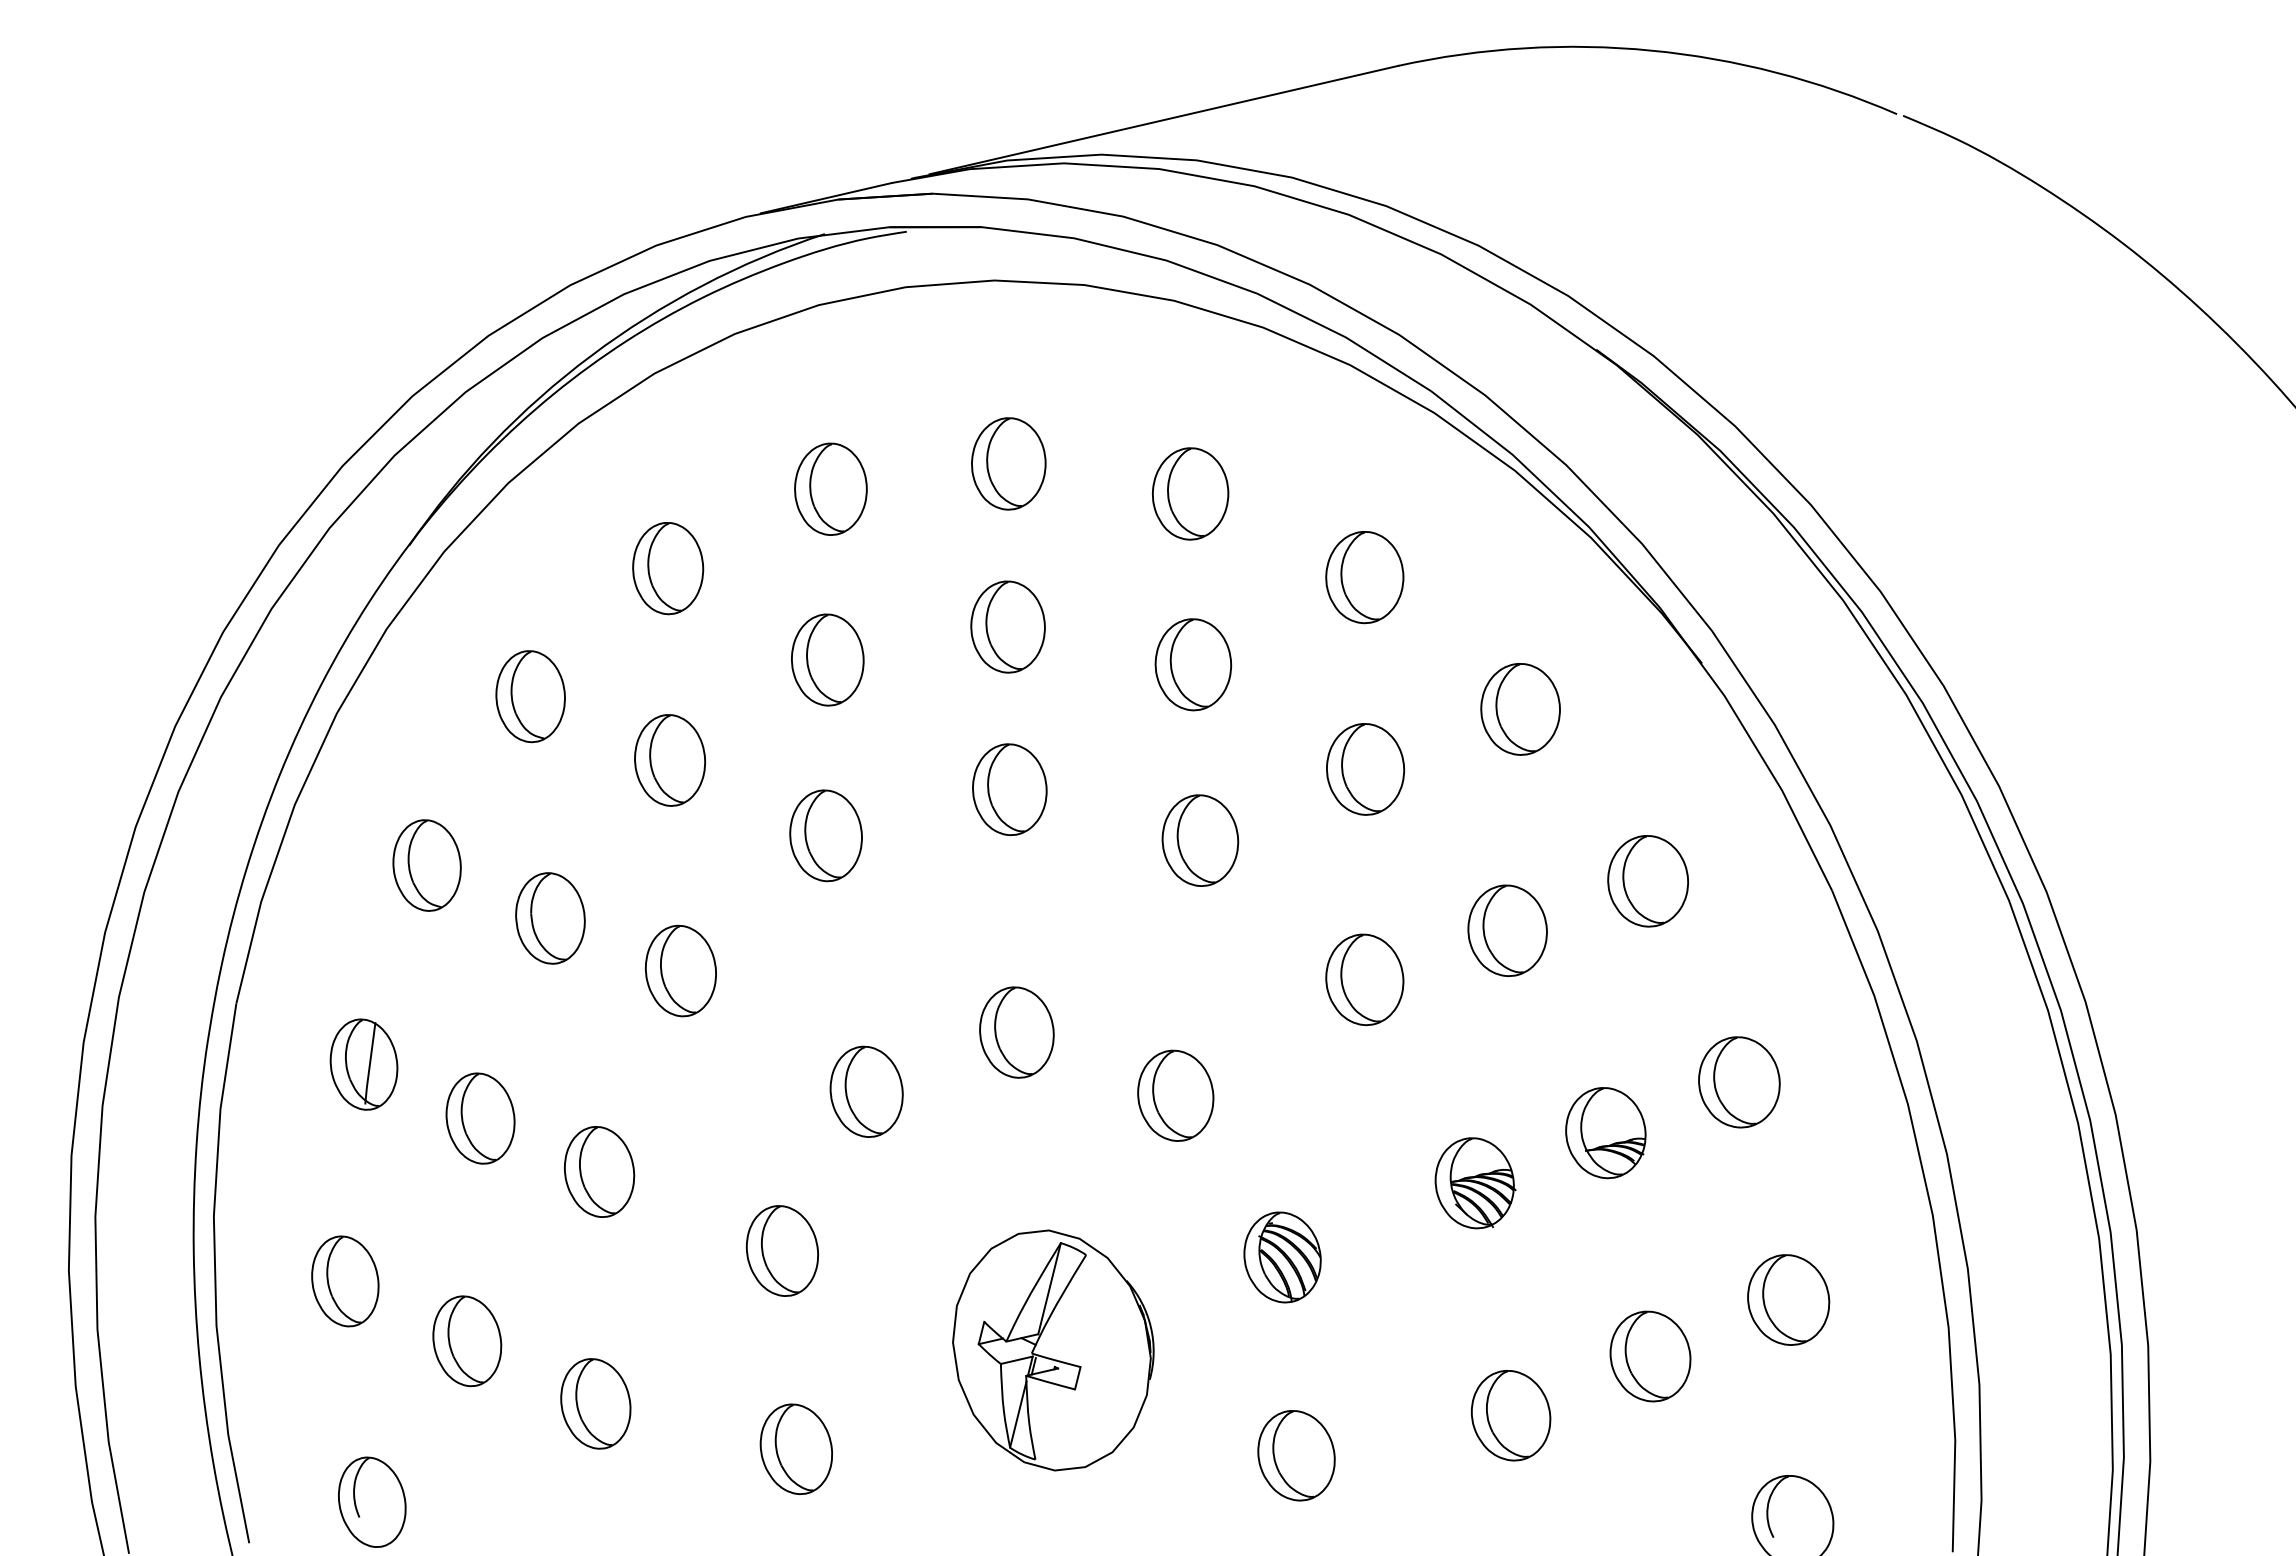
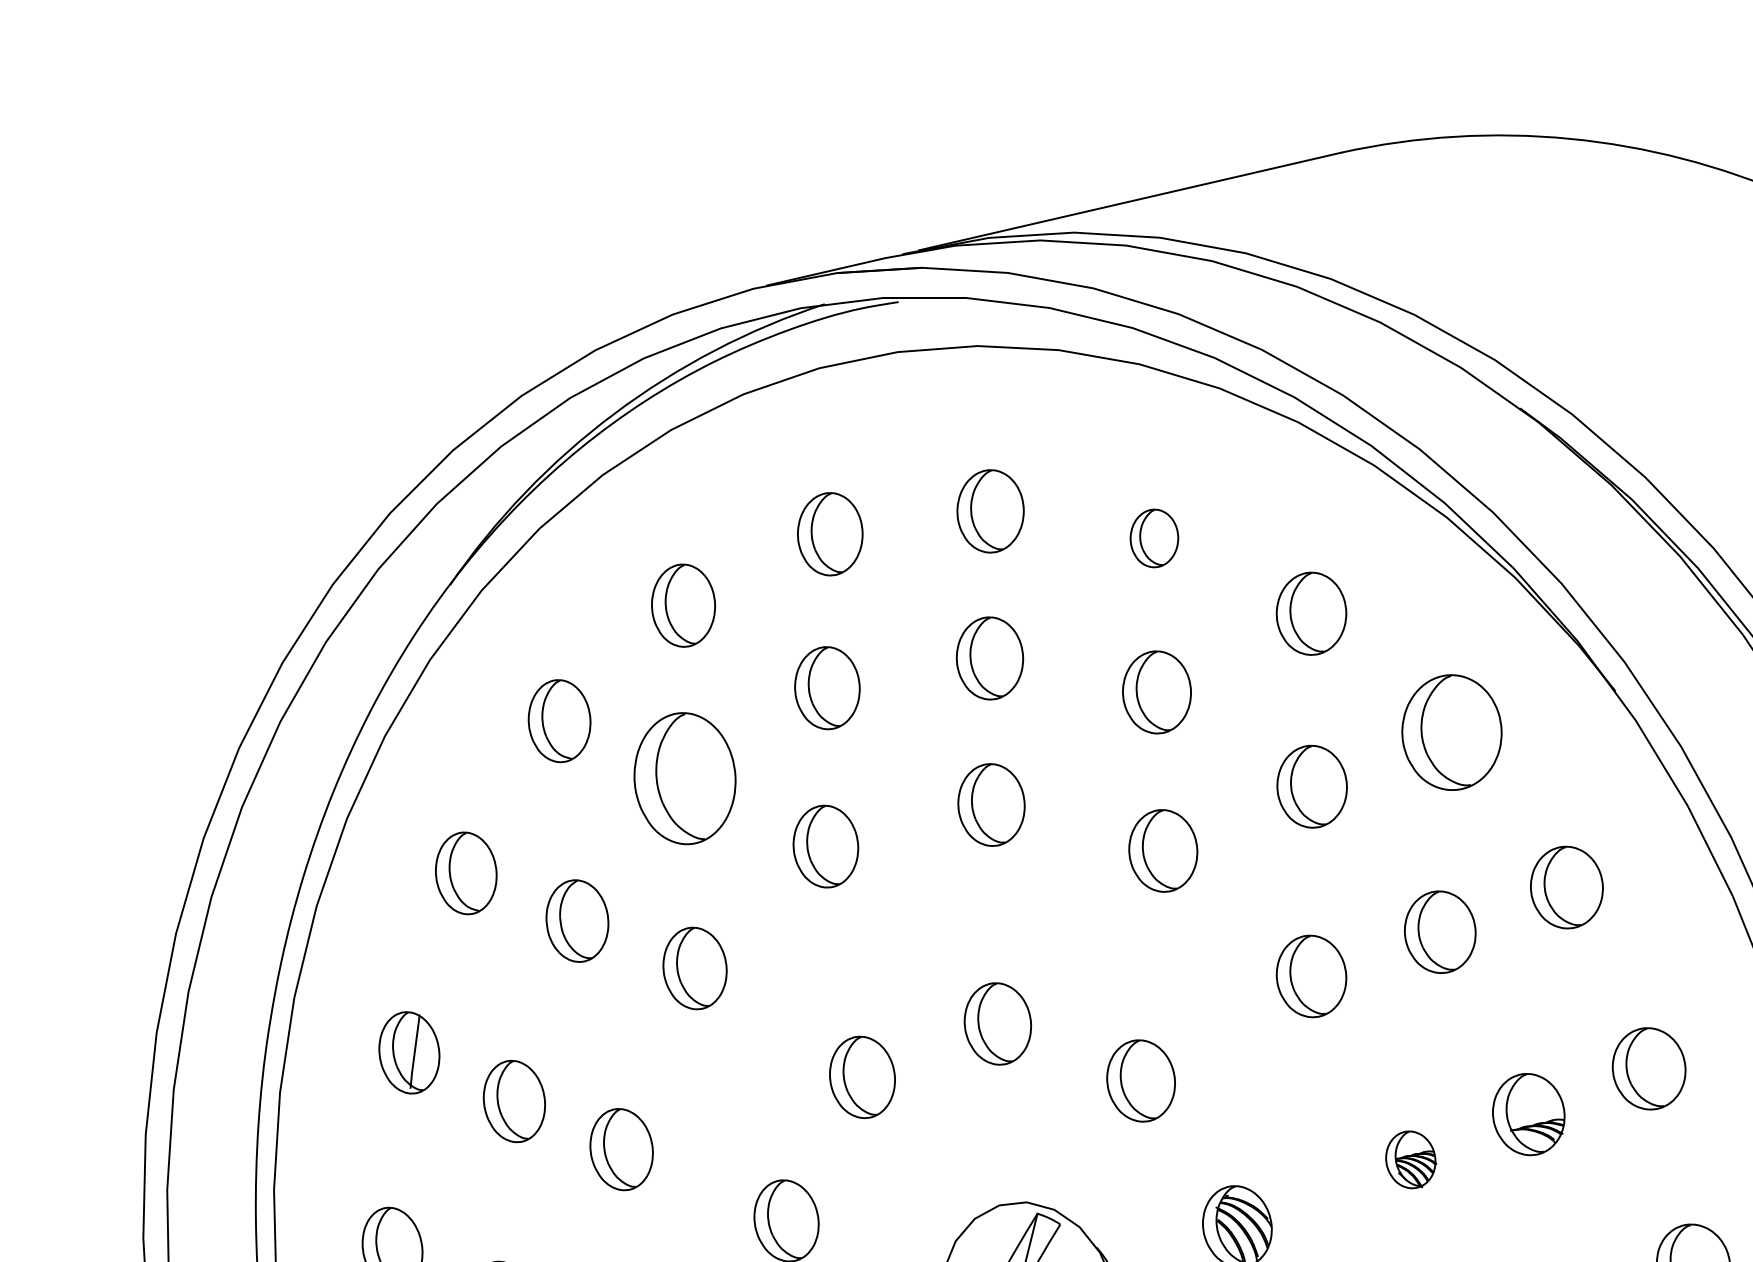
part: (1190, 493) -> (1154, 538), size x0.7
part: (1520, 709) -> (1451, 732), size x1.4
part: (670, 760) -> (685, 778), size x1.6
part: (1475, 1183) -> (1411, 1160), size x0.7

